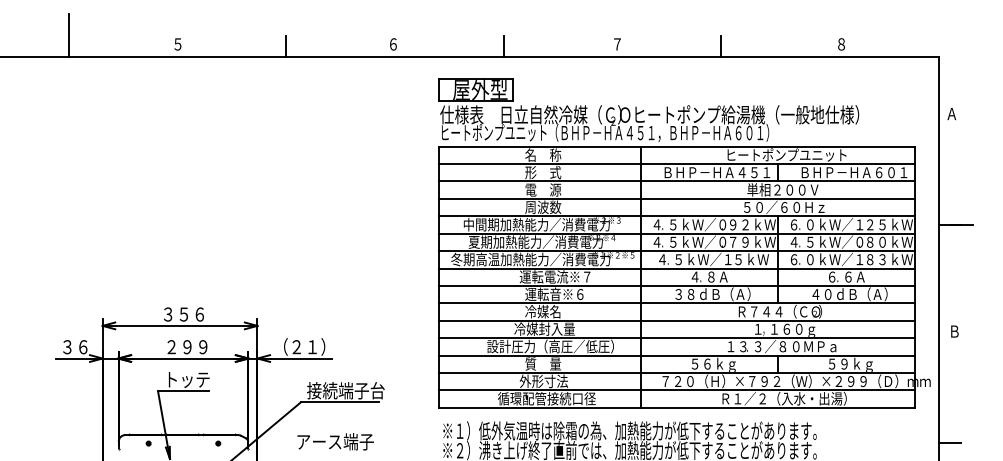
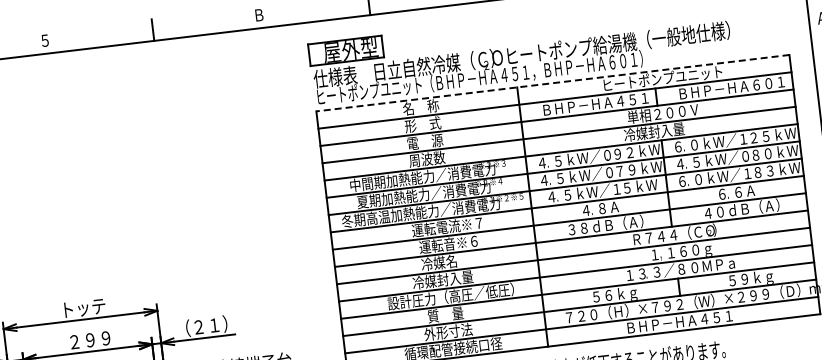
text: (393, 44) -> (259, 15), ６ -> Ｂ
line: (676, 146) -> (552, 83), solid -> dashed
text: (782, 207) -> (664, 131), ５０／６０Ｈｚ -> 冷媒封入量
text: (185, 314) -> (84, 308), ３５６ -> トッテ
text: (784, 398) -> (689, 320), Ｒ１／２（入水・出湯） -> ＢＨＰ－ＨＡ４５１

